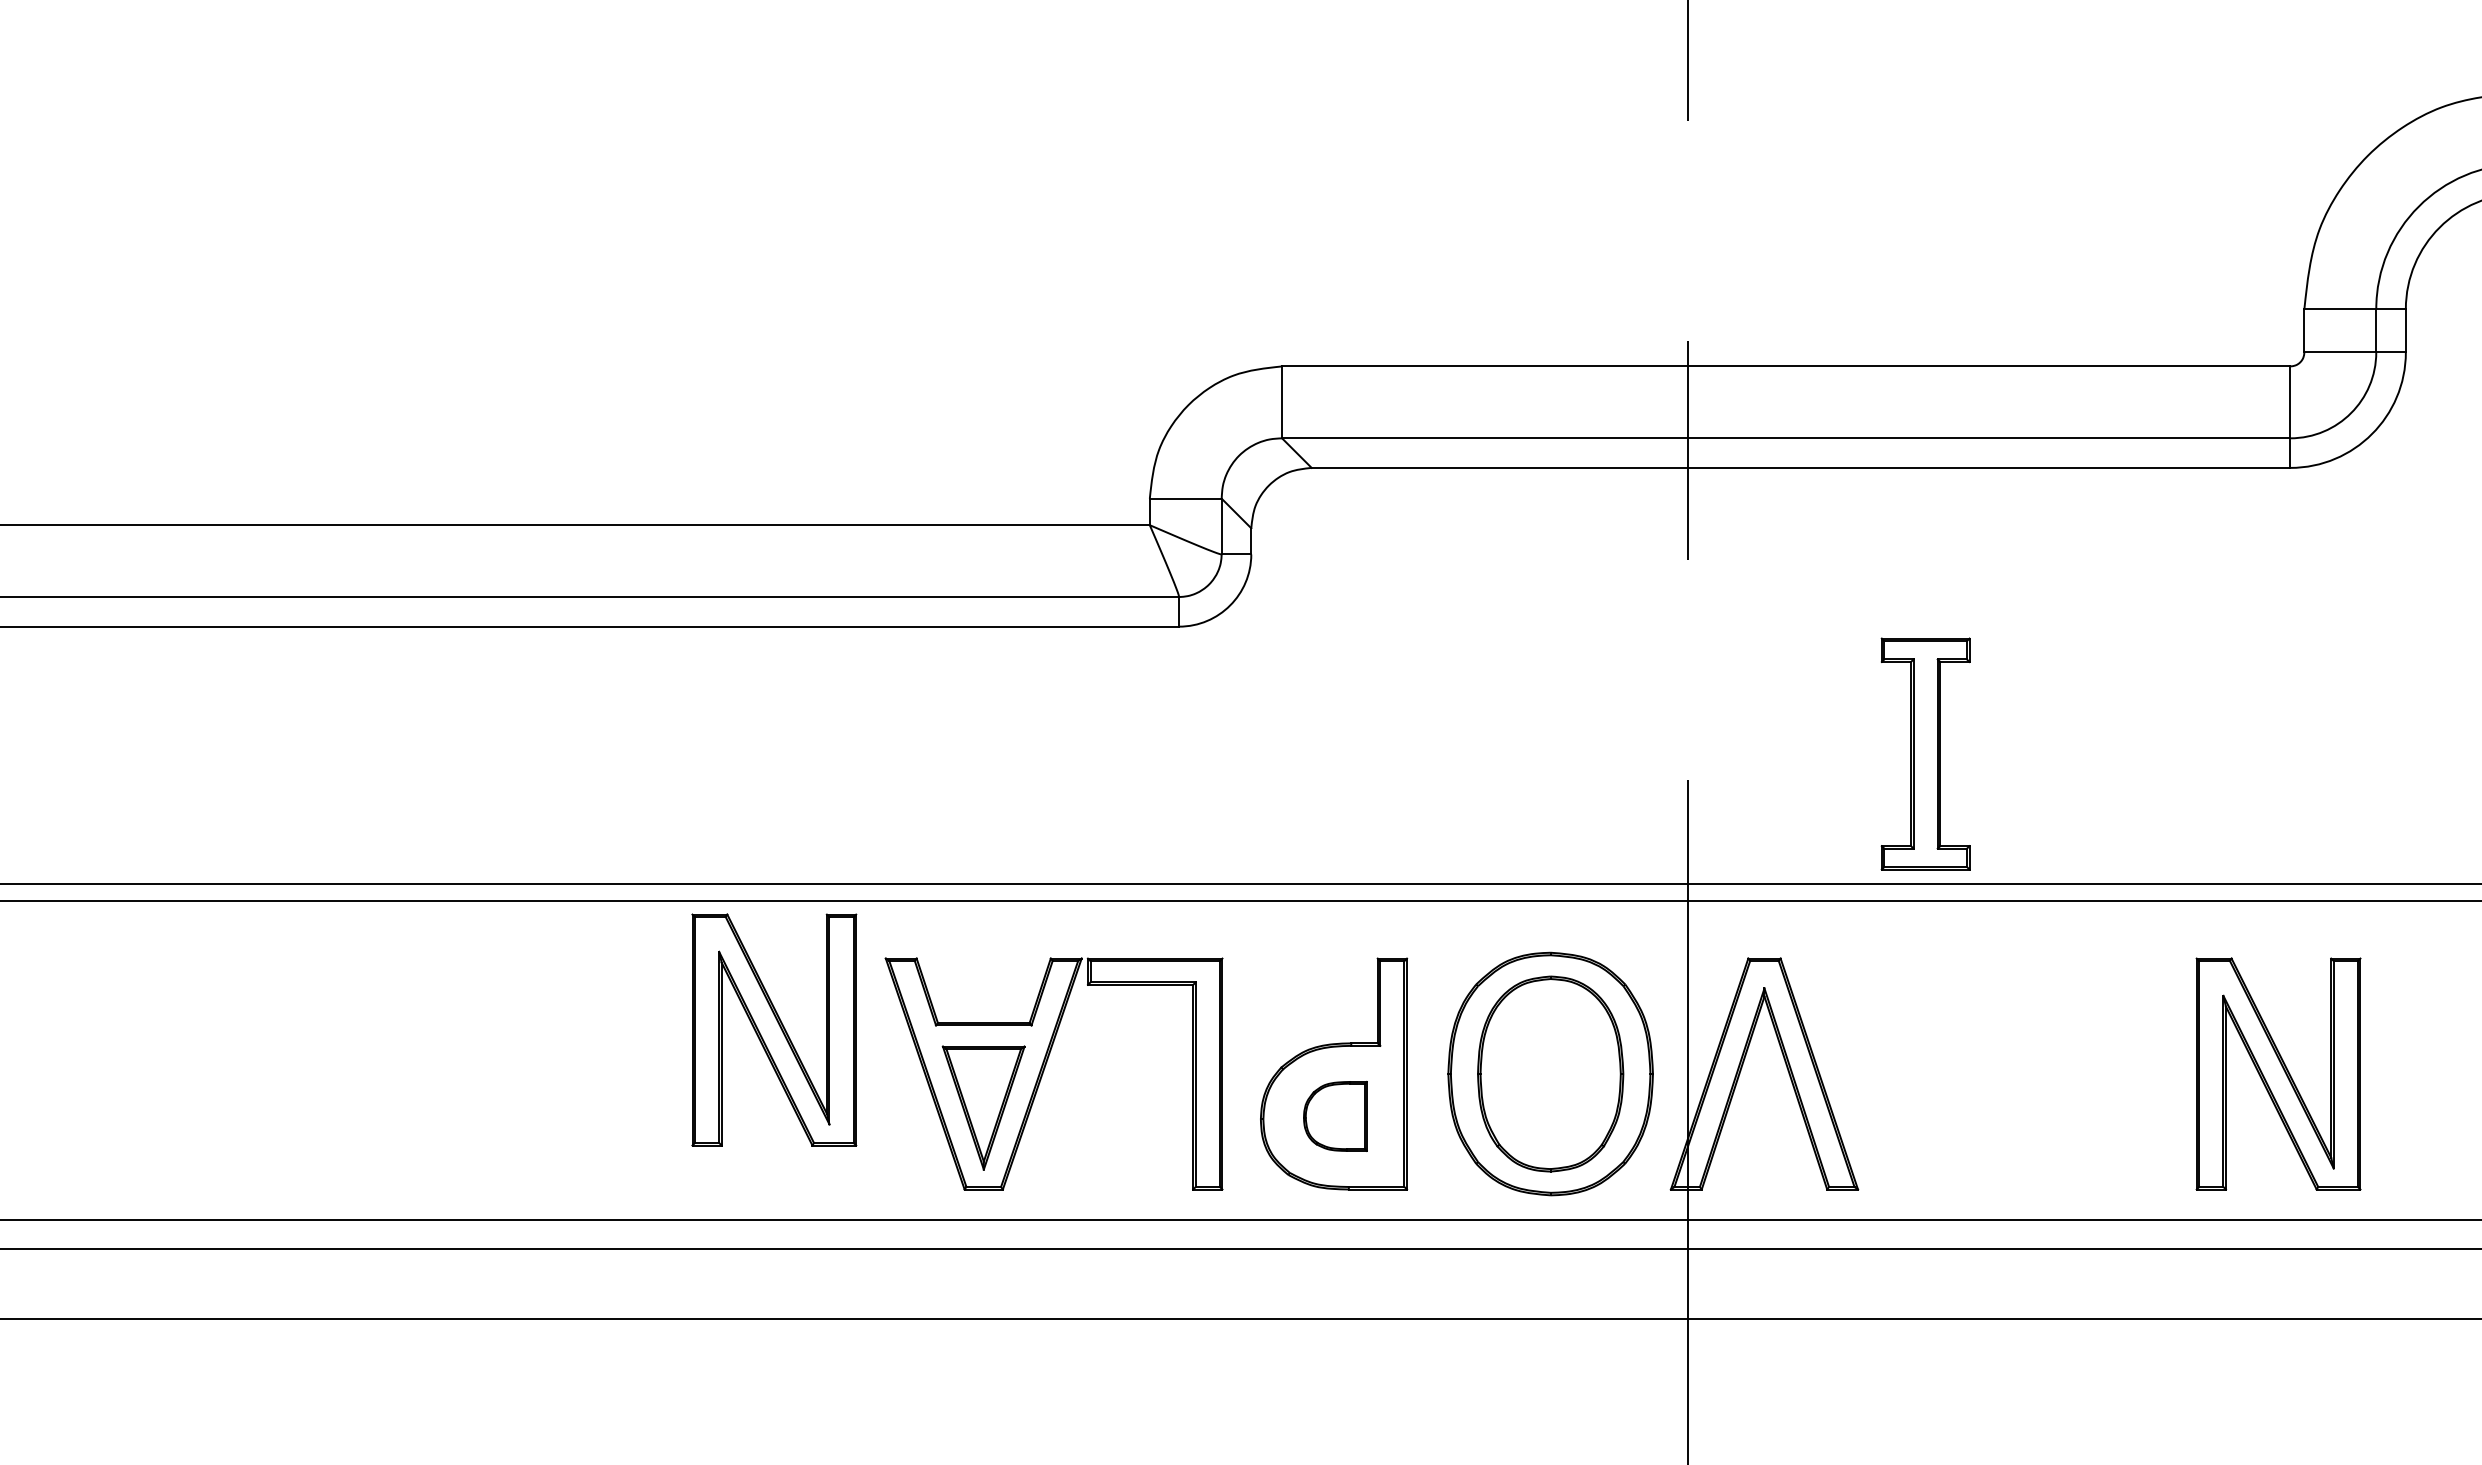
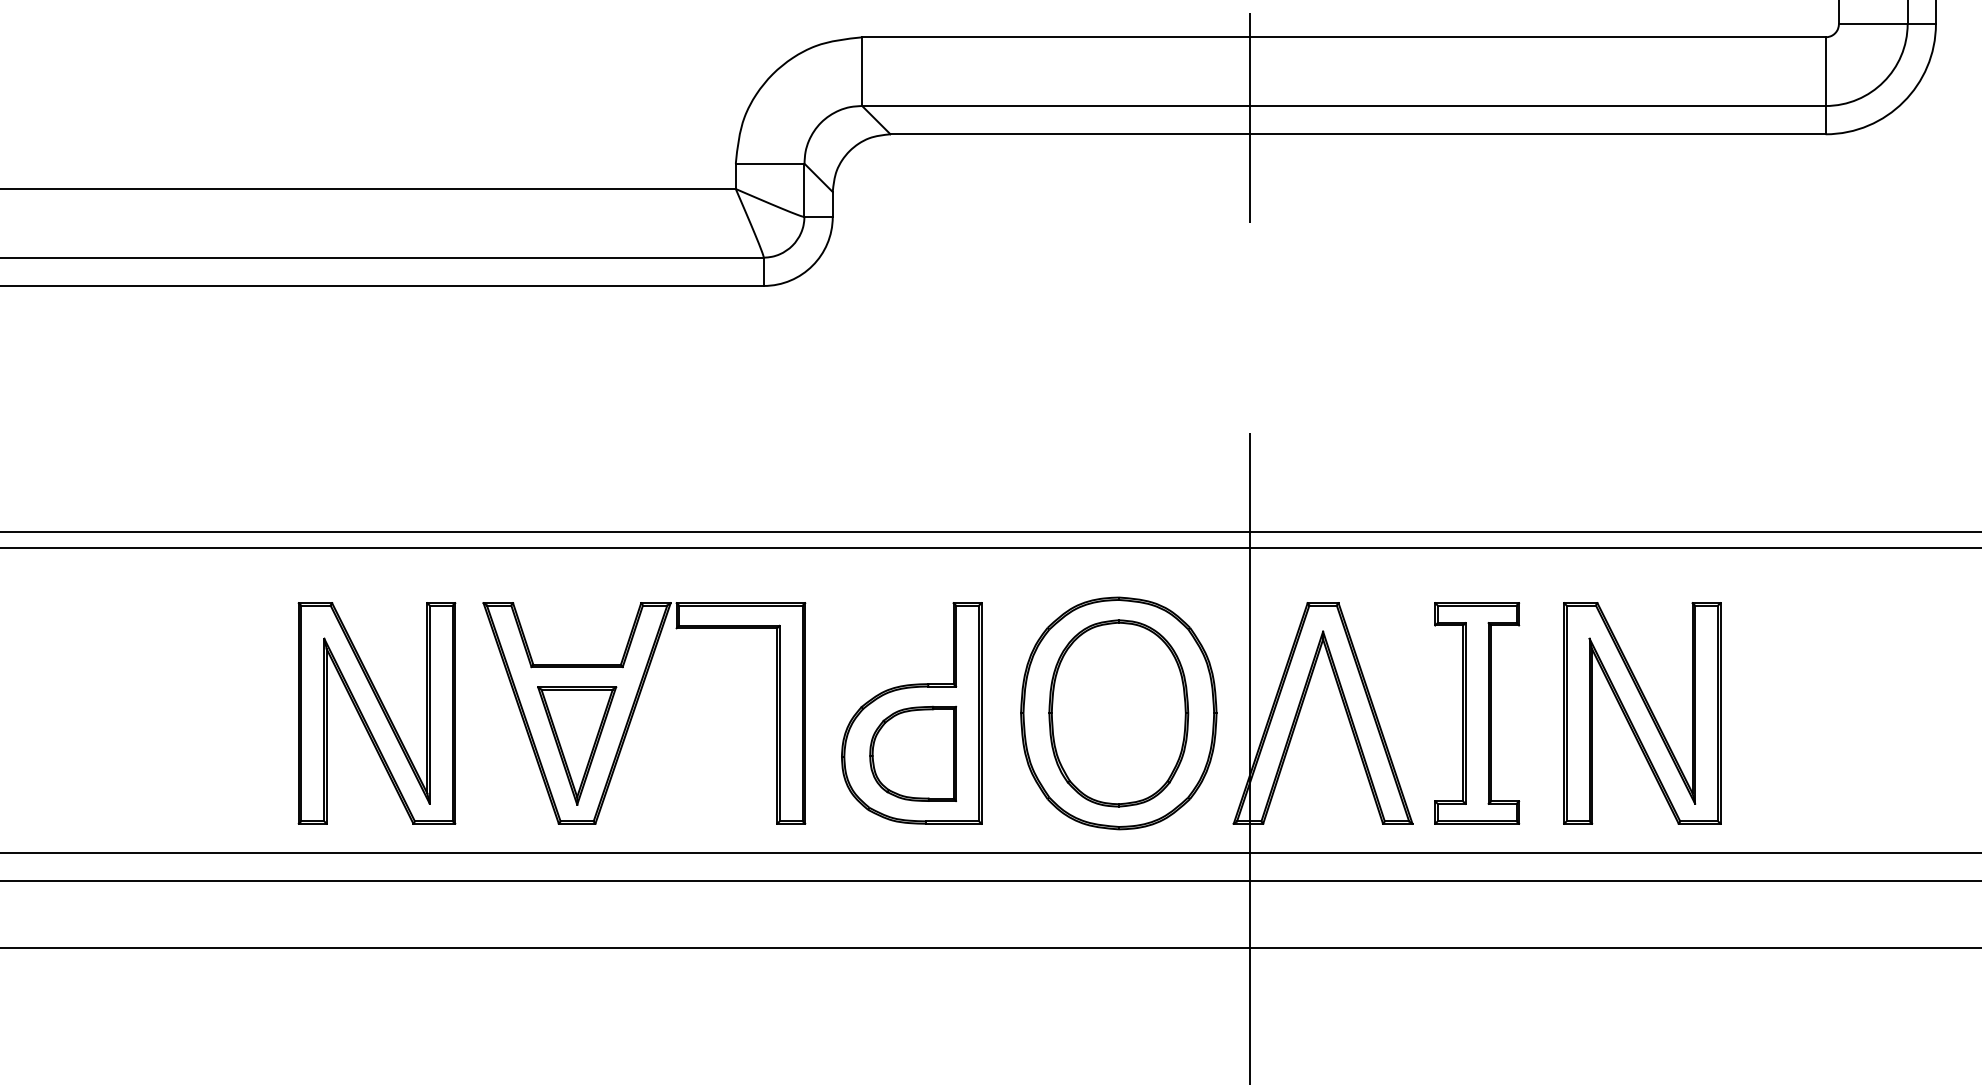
part: (1925, 753) -> (1476, 712), moved
part: (774, 1029) -> (377, 712), moved
part: (2278, 1073) -> (1642, 712), moved
part: (1335, 1116) -> (913, 754), size x1.43

